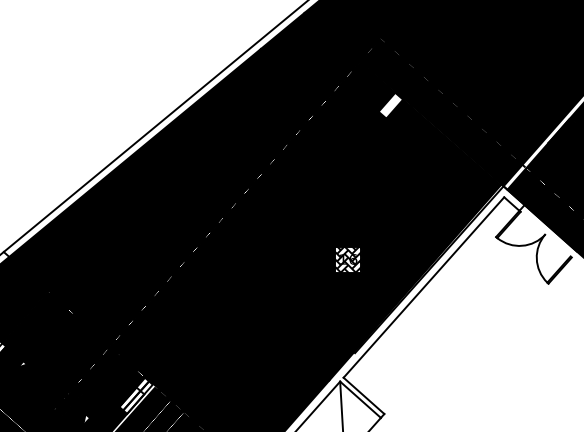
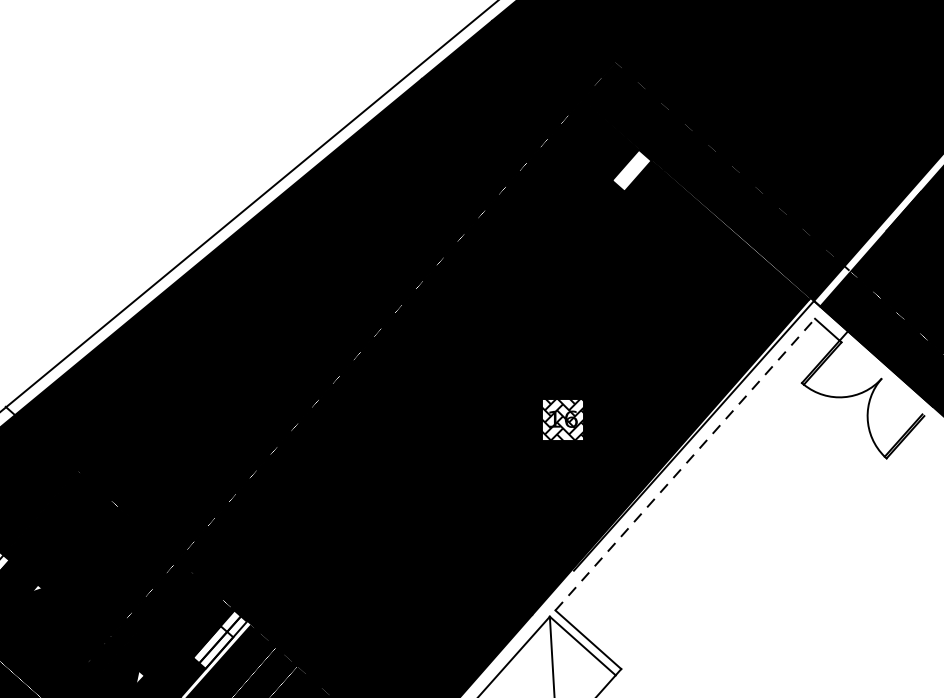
line: (423, 287) -> (684, 464), solid -> dashed

